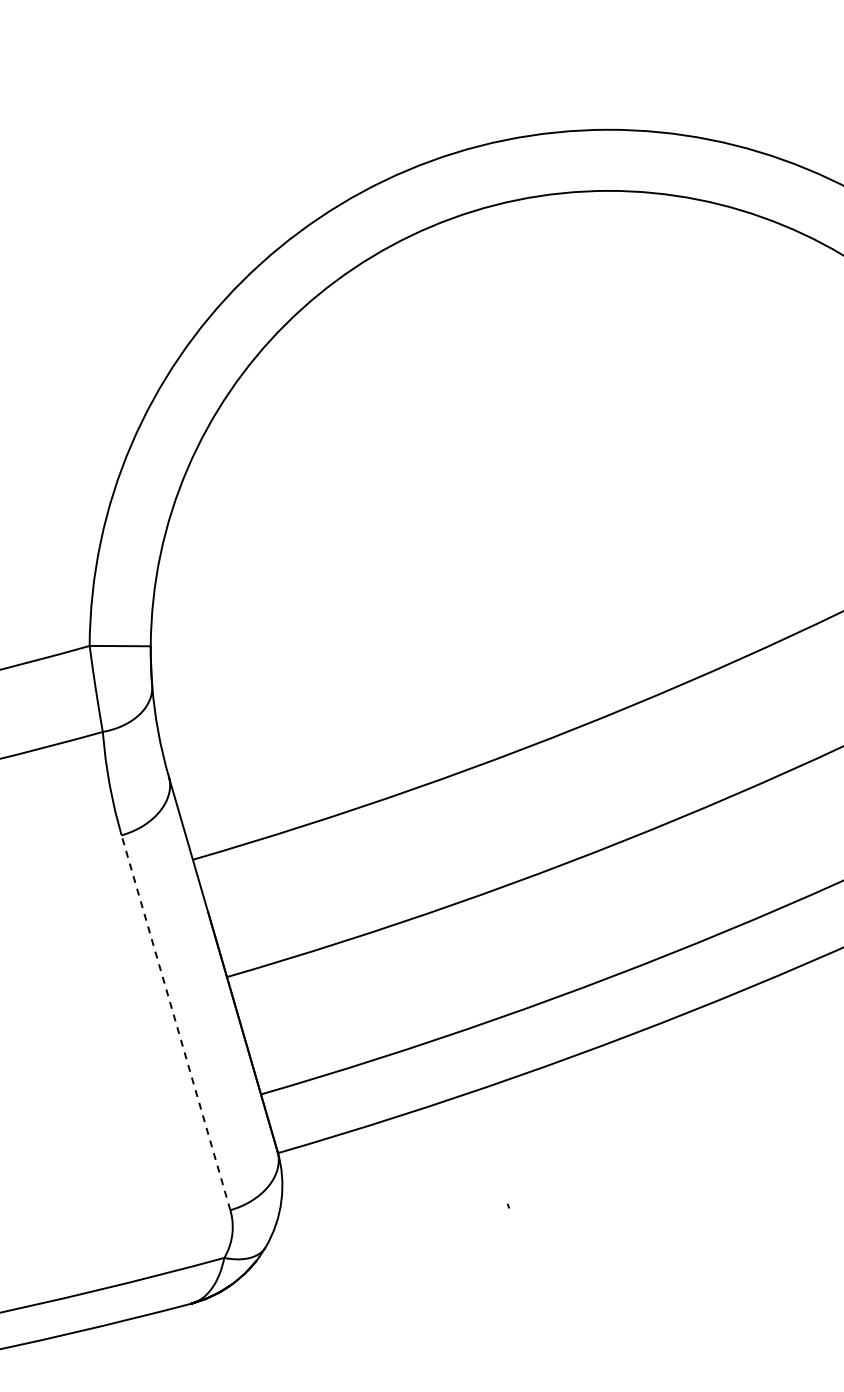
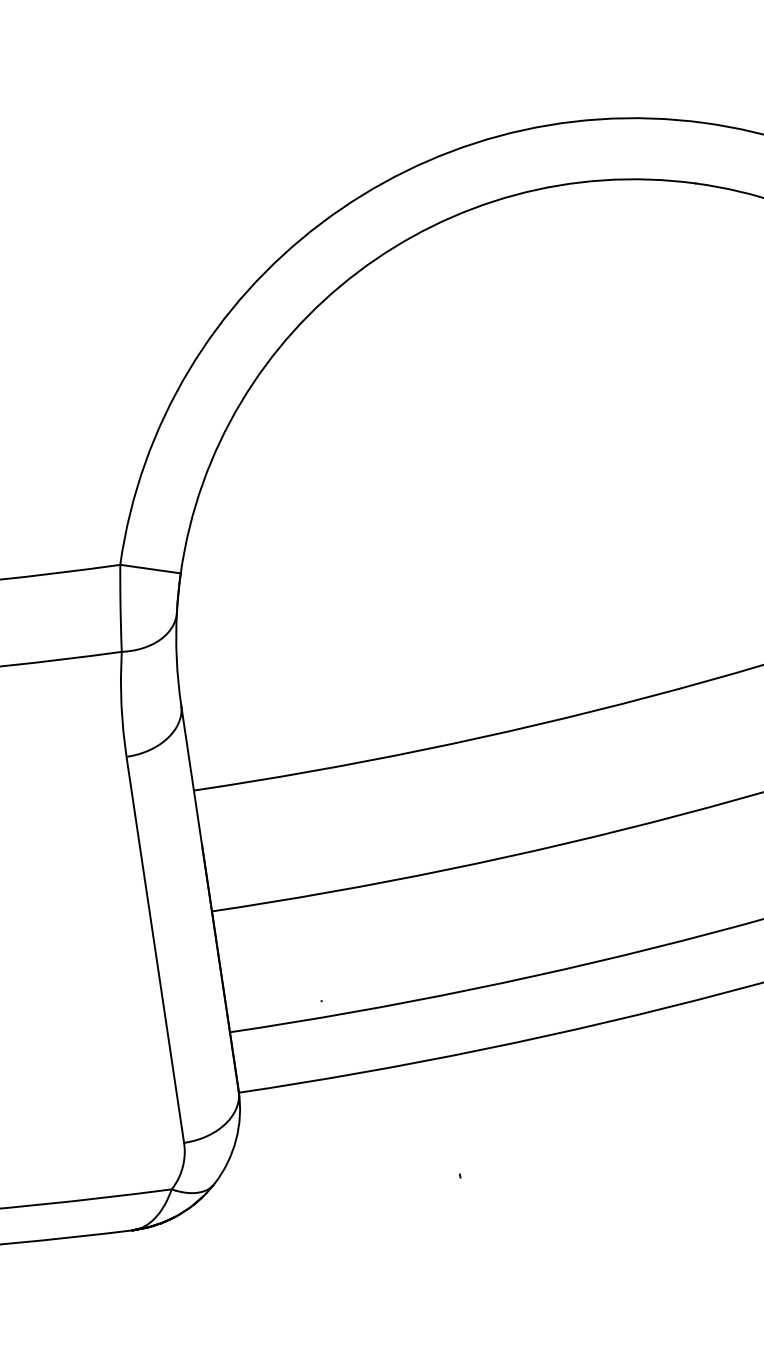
line: (175, 1022) -> (154, 949), dashed -> solid

